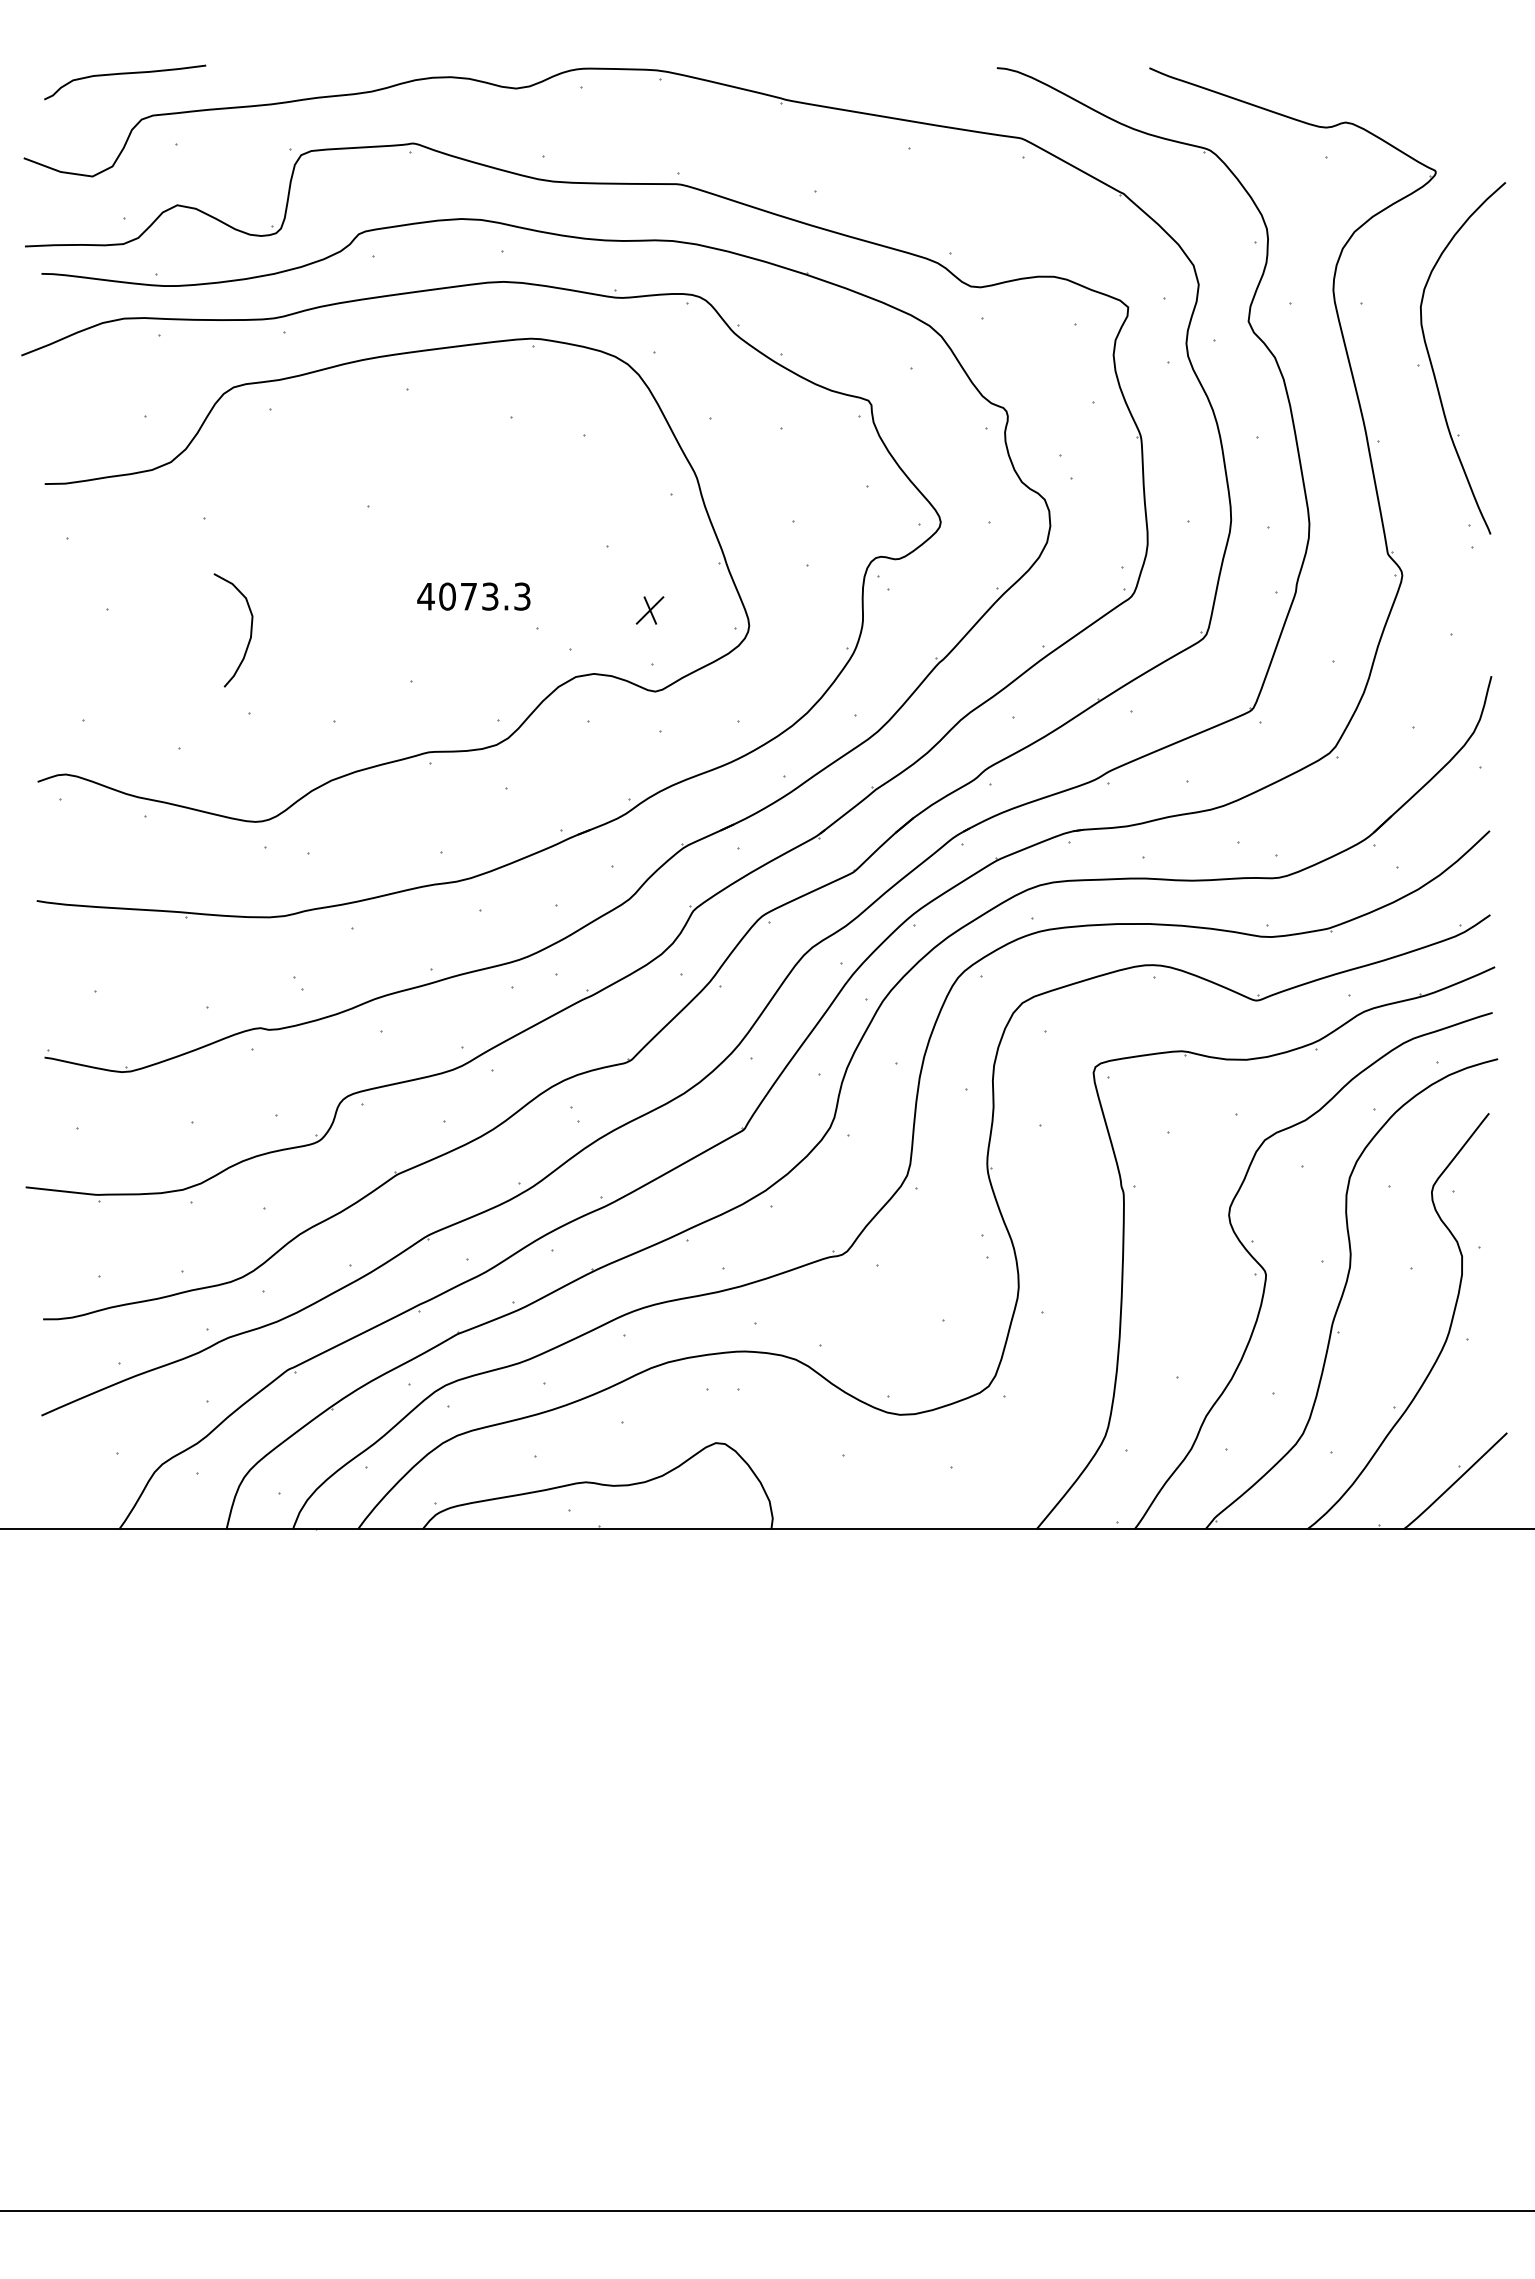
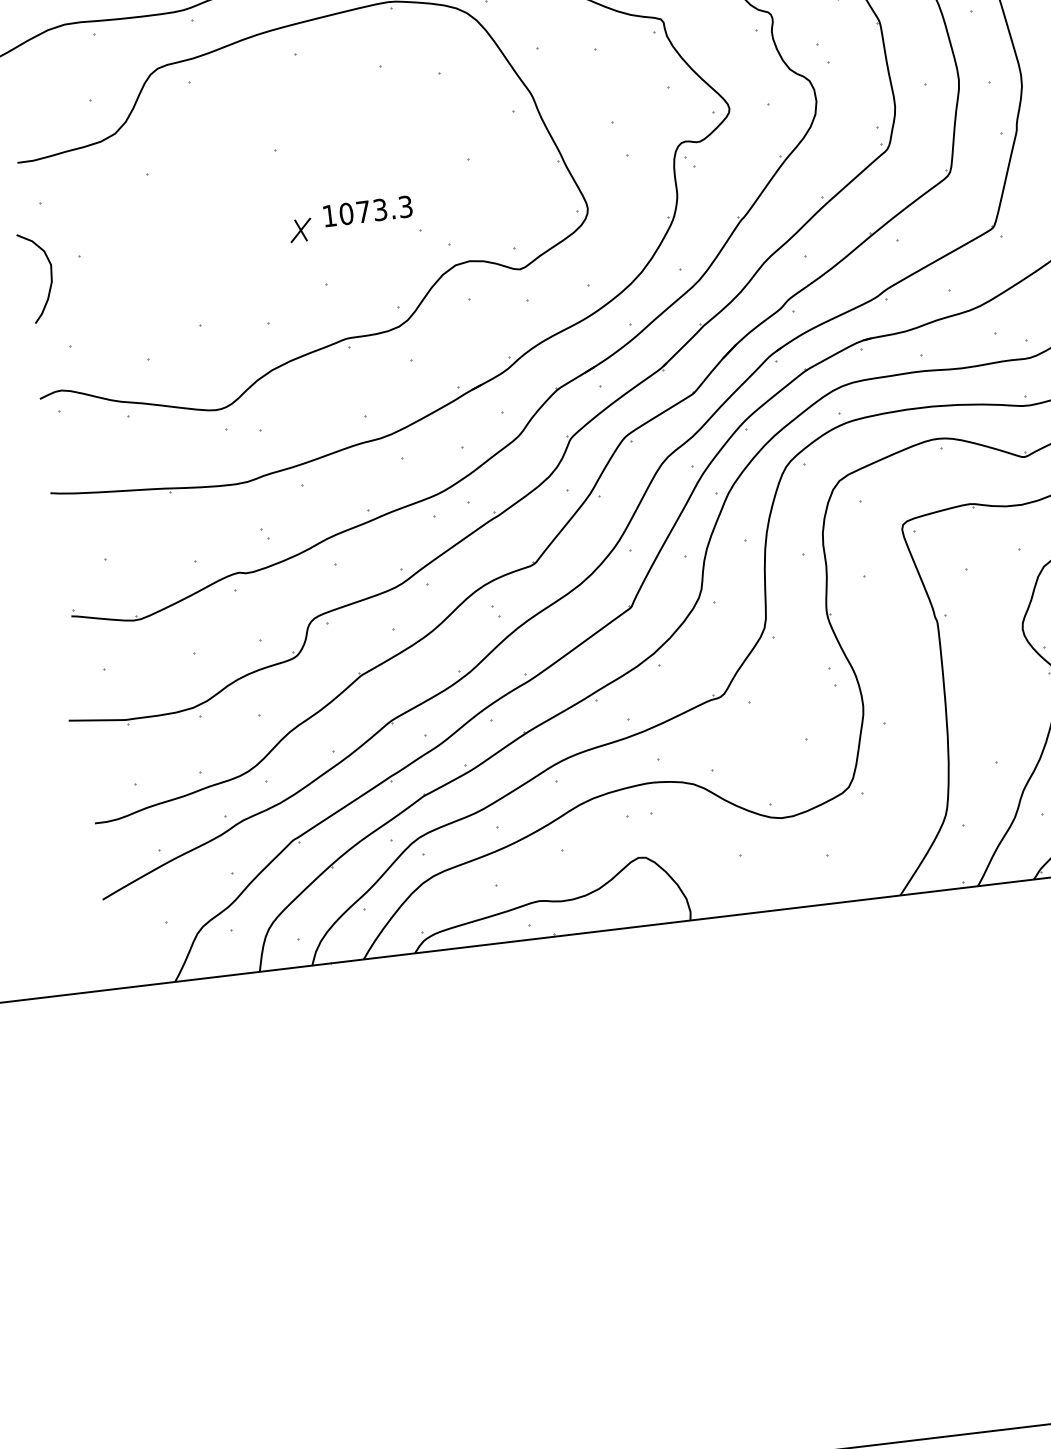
text: (425, 596) -> (329, 215), 4073.3 -> 1073.3
part: (649, 610) -> (300, 230), moved
curve: (250, 630) -> (50, 276), moved

